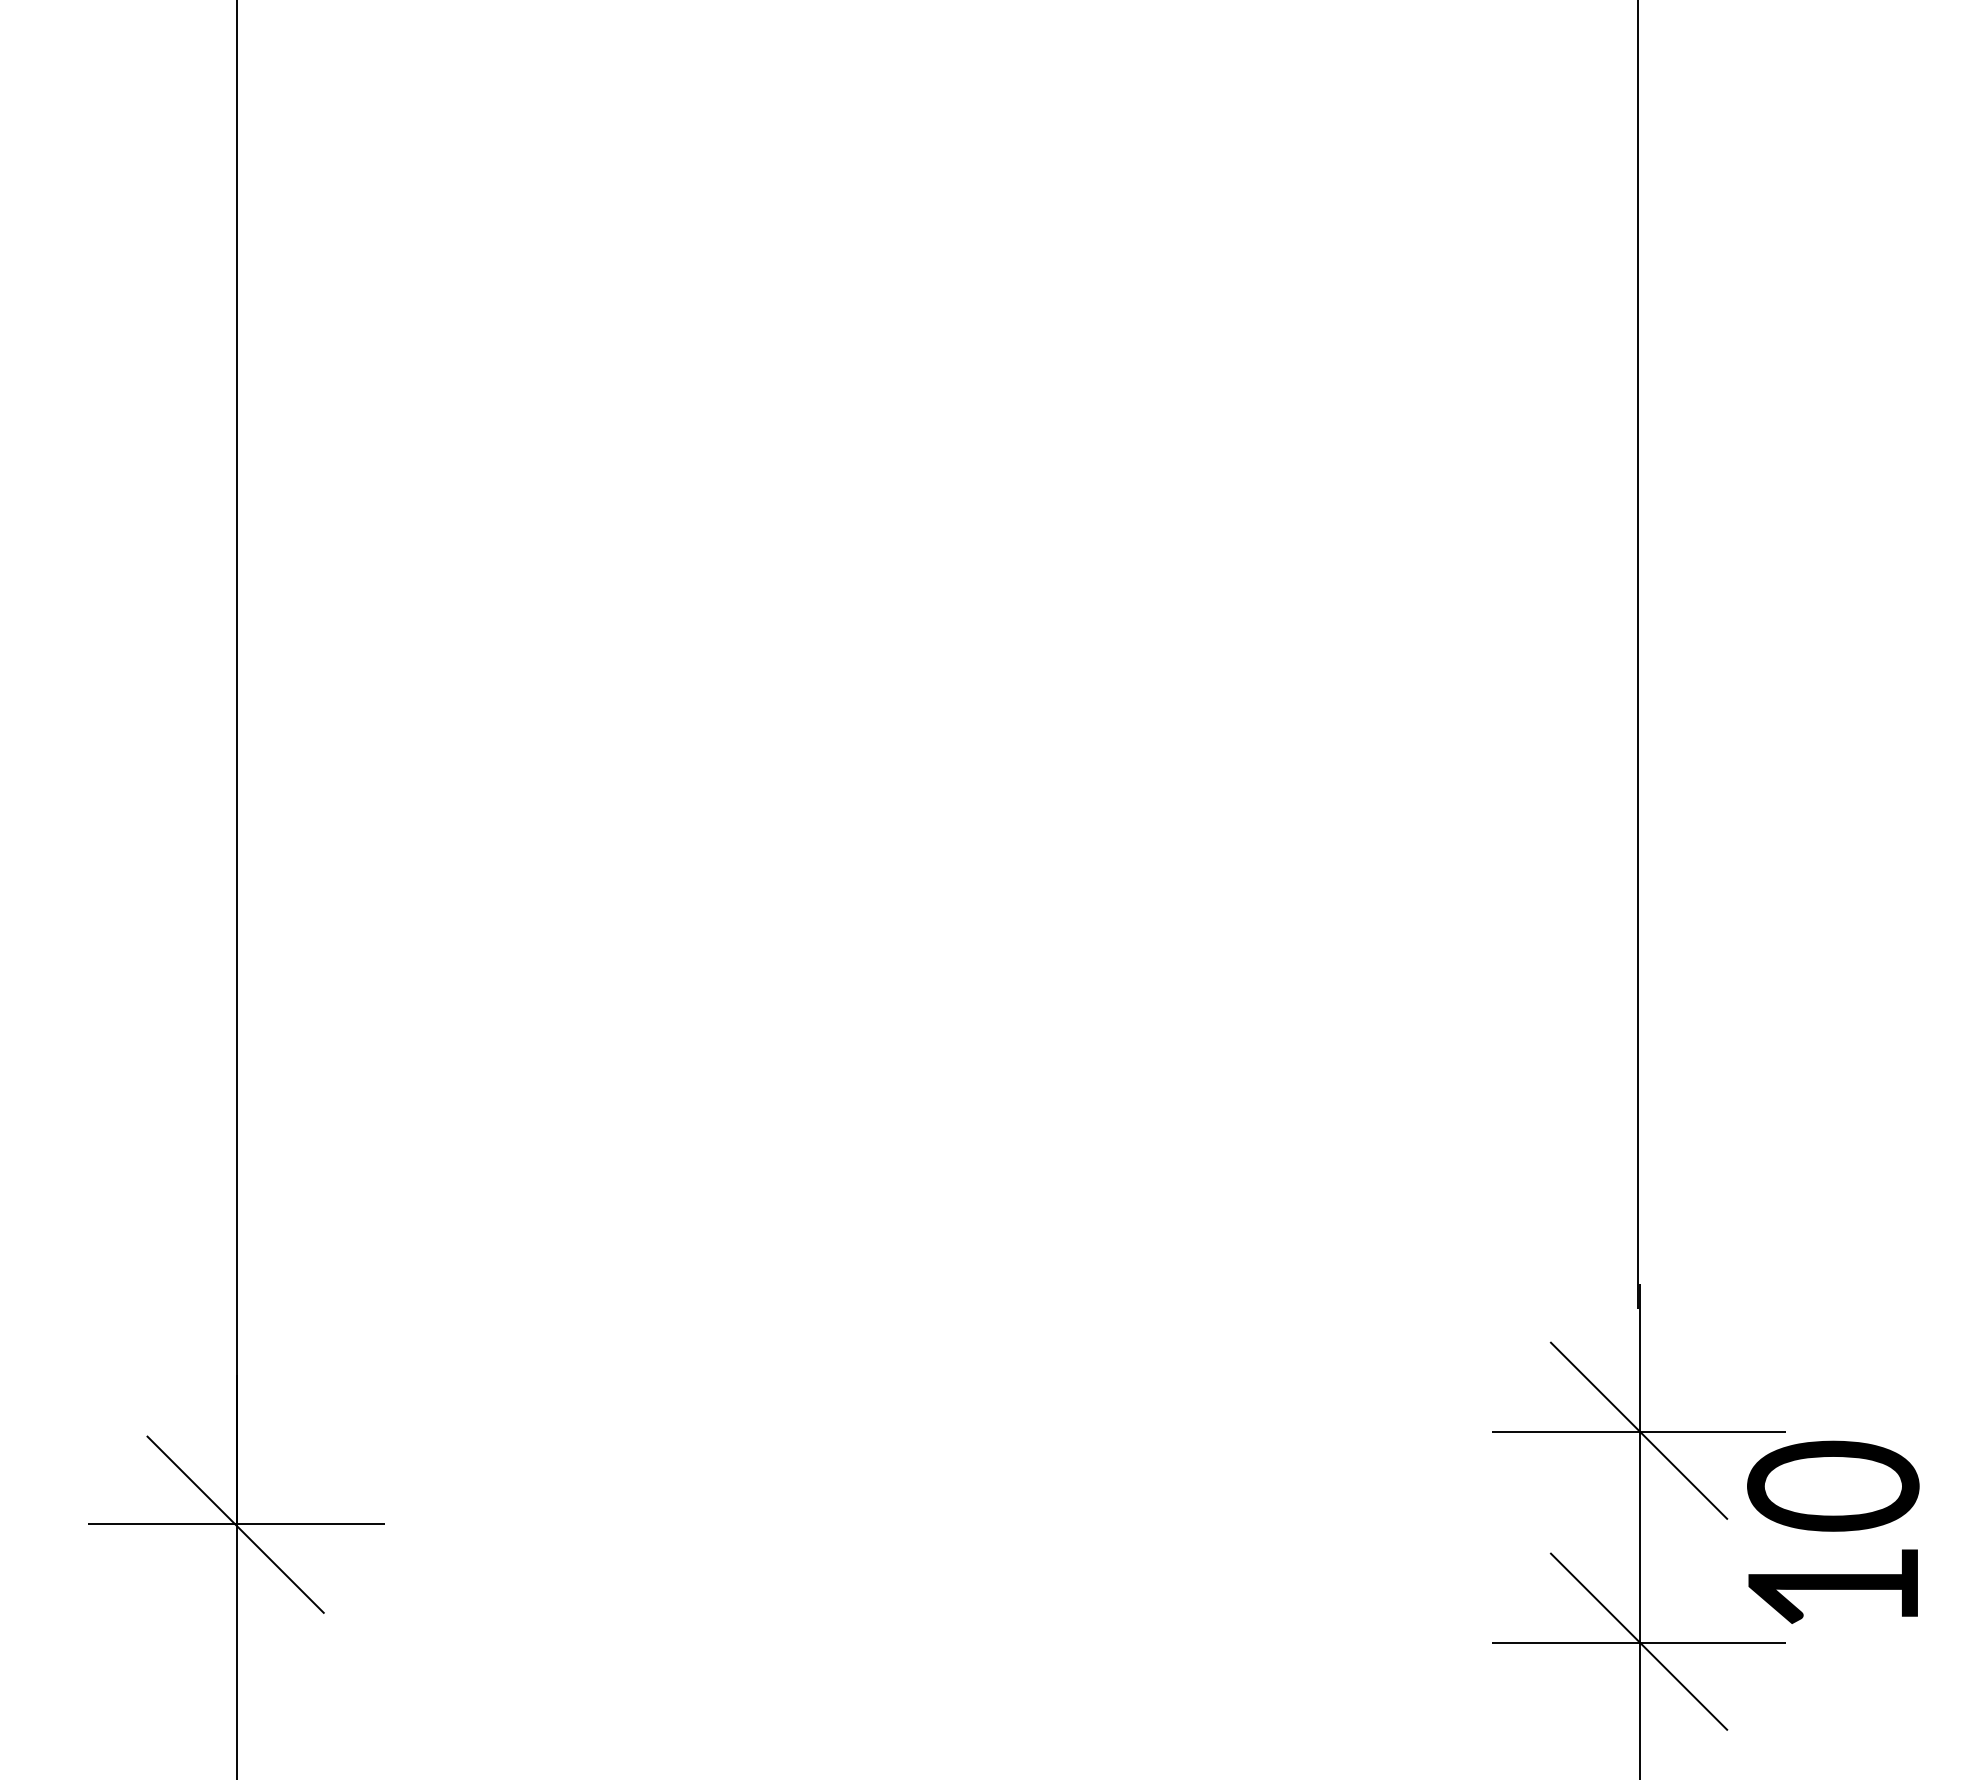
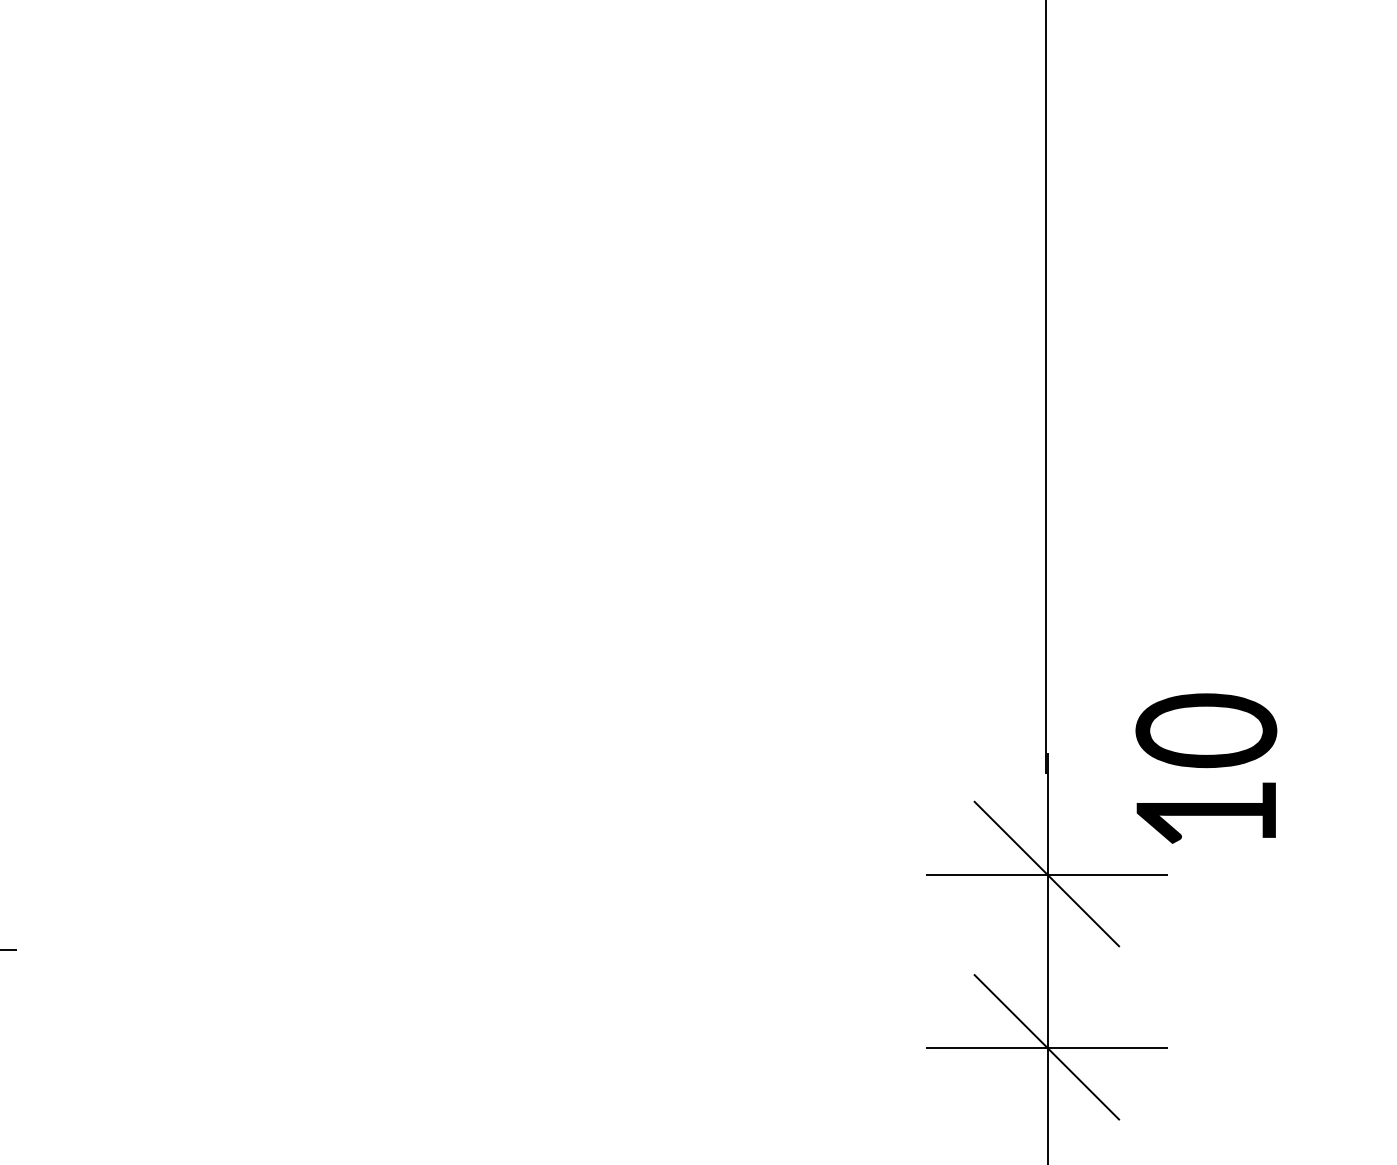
text: (1833, 1531) -> (1206, 767), moved

